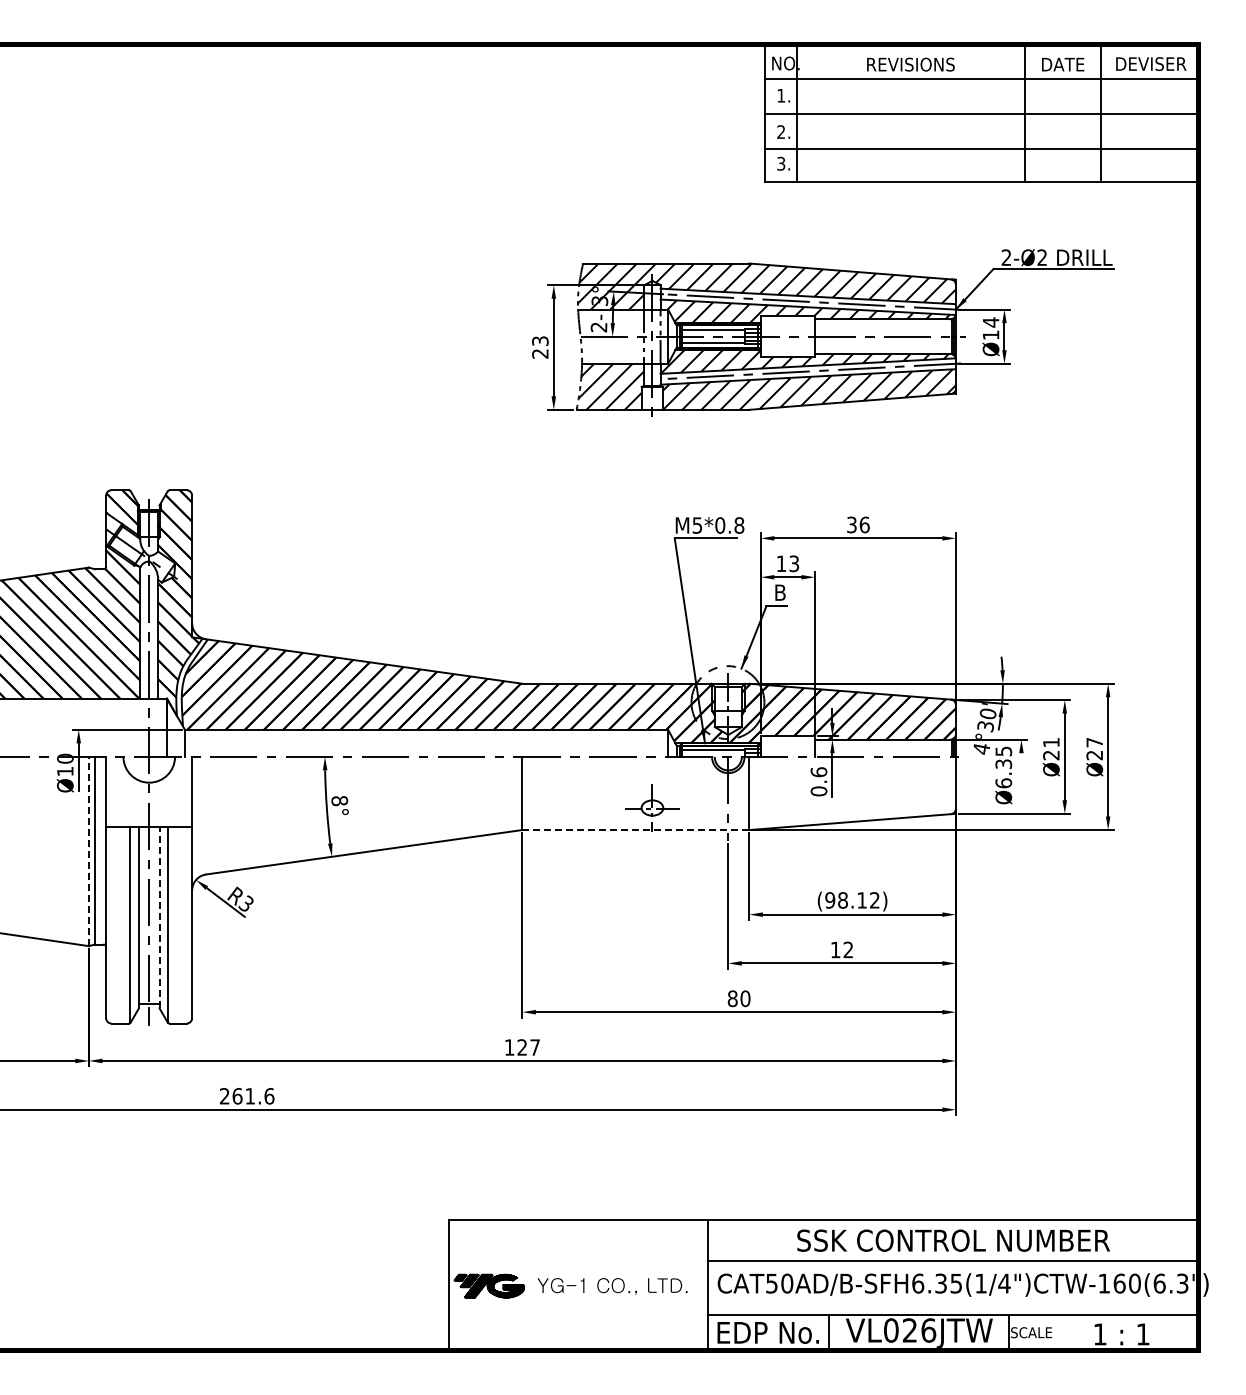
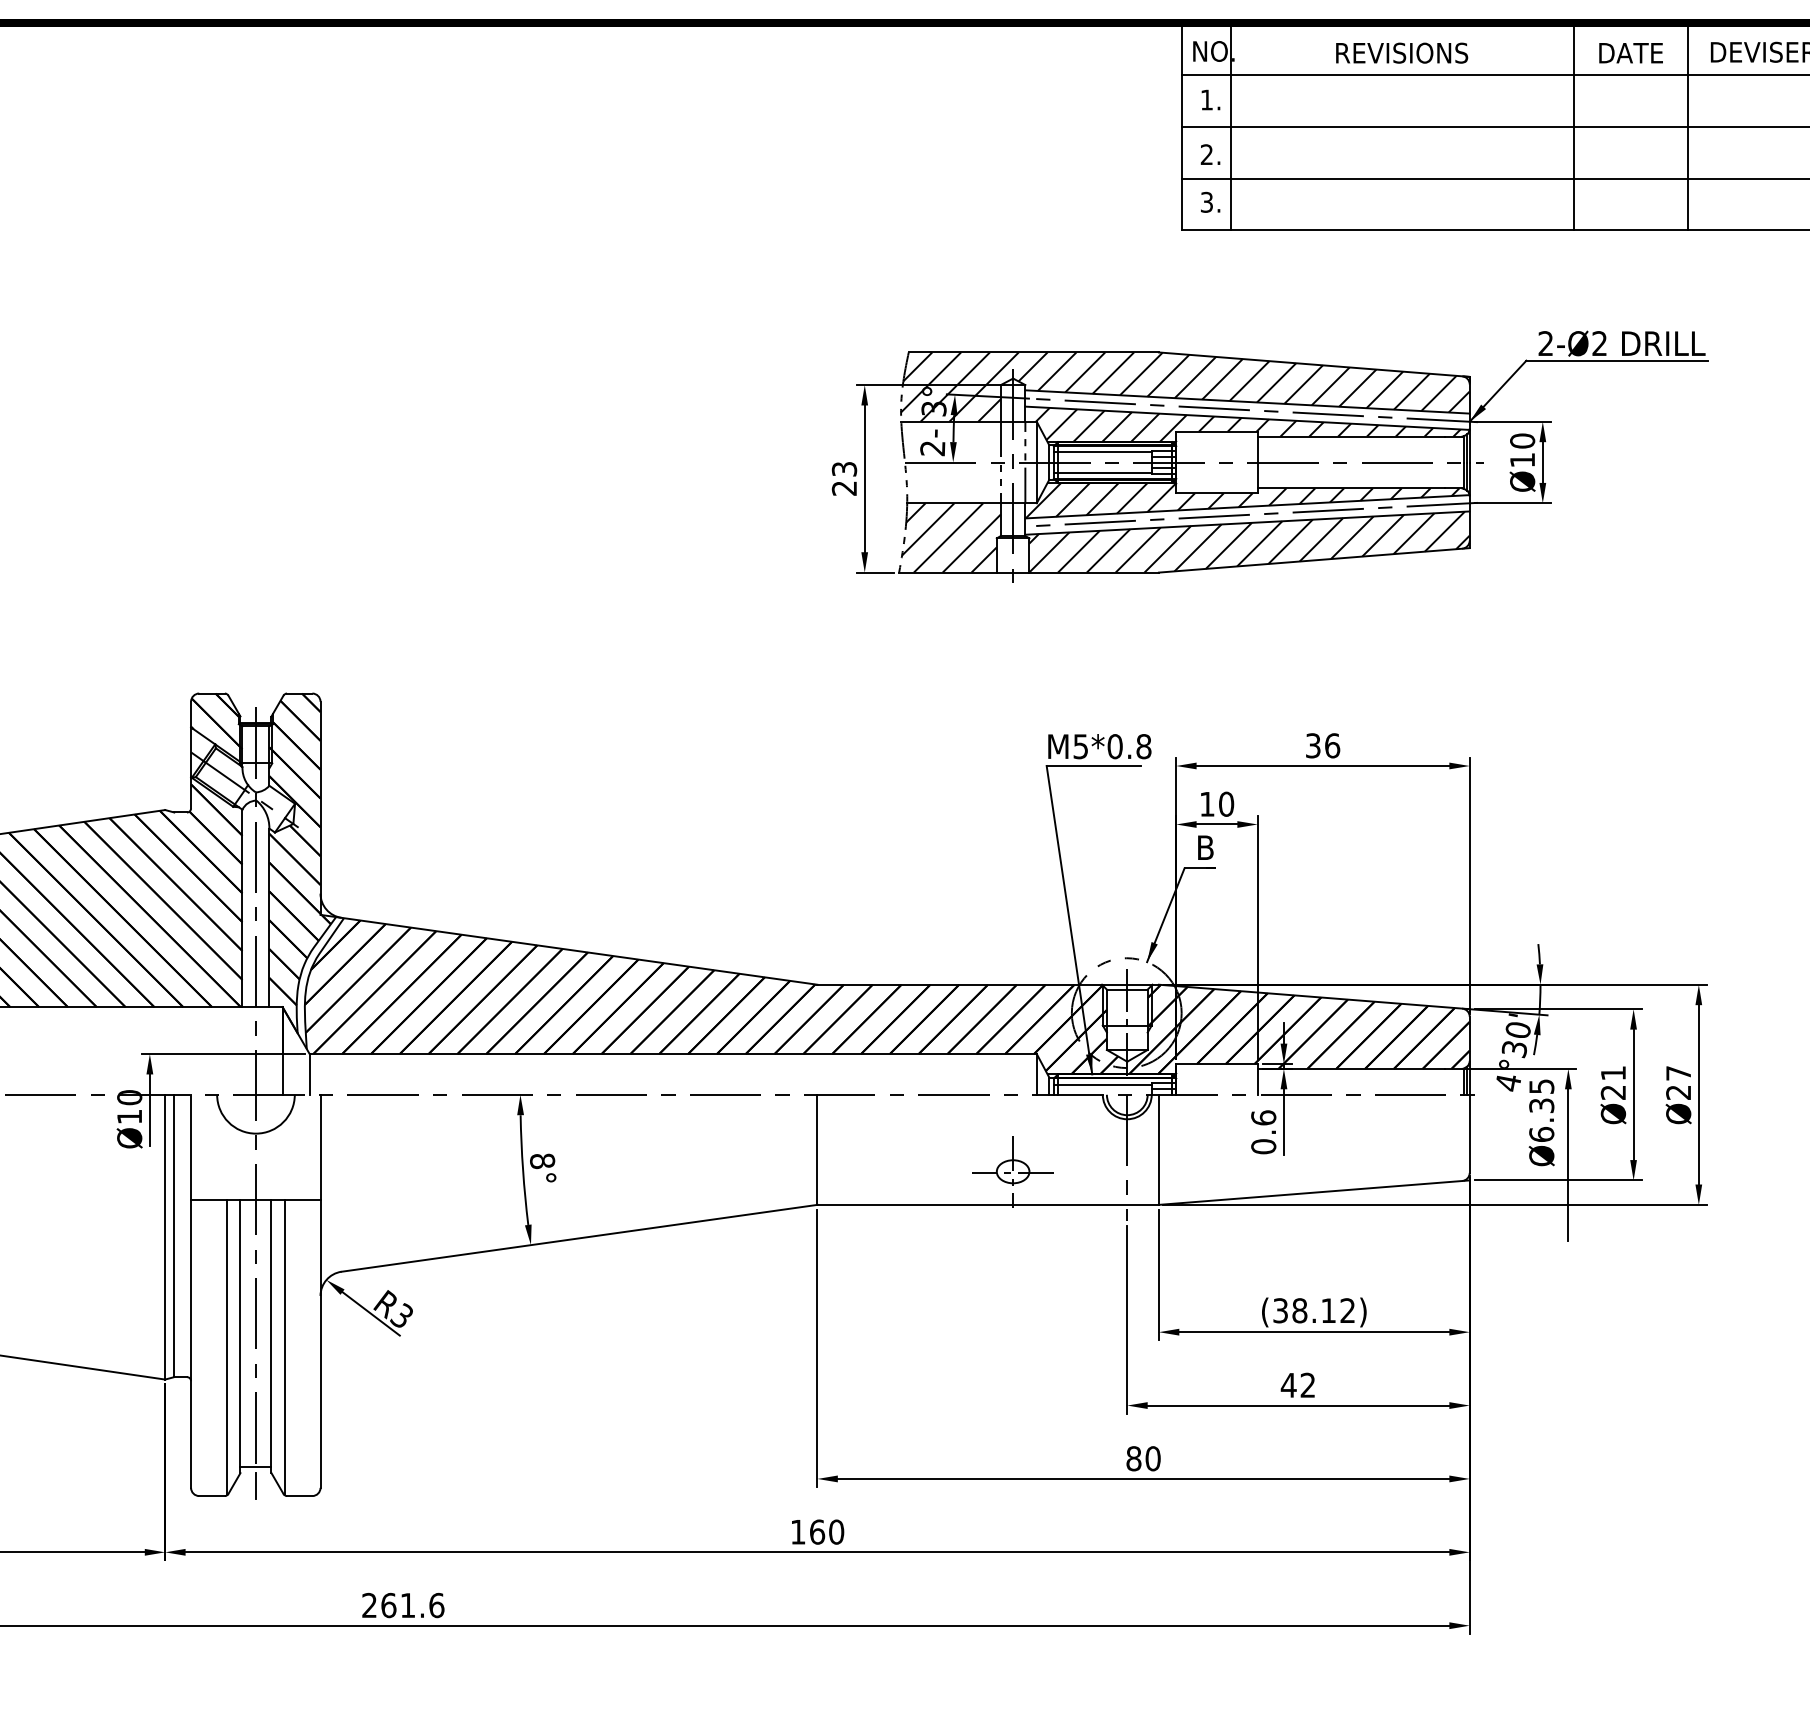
text: (990, 322) -> (1521, 441), Ø14 -> Ø10
text: (794, 563) -> (1226, 803), 13 -> 10
line: (1021, 803) -> (1568, 1164), added
line: (636, 830) -> (989, 1205), dashed -> solid
line: (88, 851) -> (164, 1237), dashed -> solid
text: (830, 900) -> (1281, 1310), (98.12) -> (38.12)
line: (159, 917) -> (271, 1336), dashed -> solid
text: (835, 949) -> (1288, 1384), 12 -> 42
text: (528, 1047) -> (826, 1532), 127 -> 160

